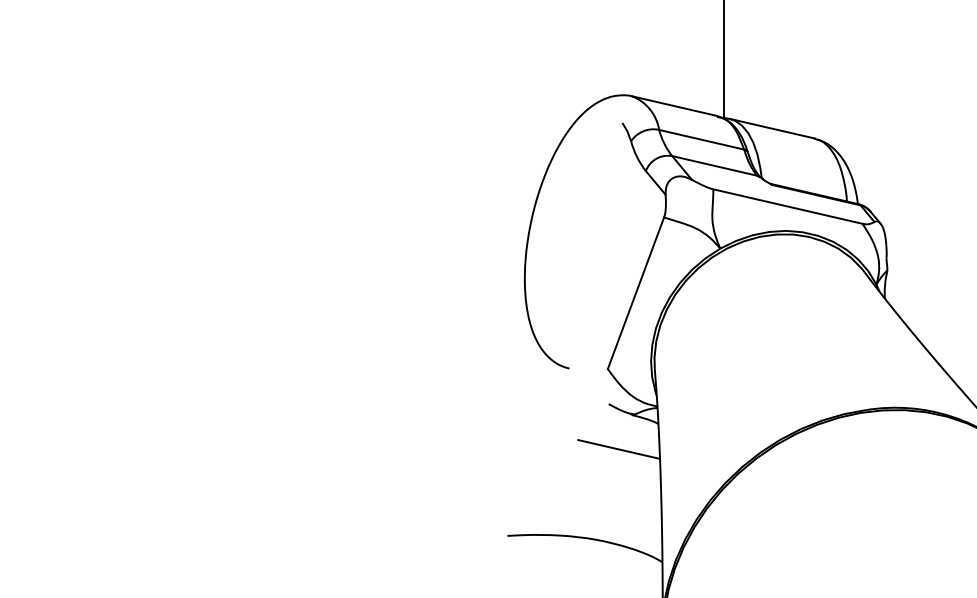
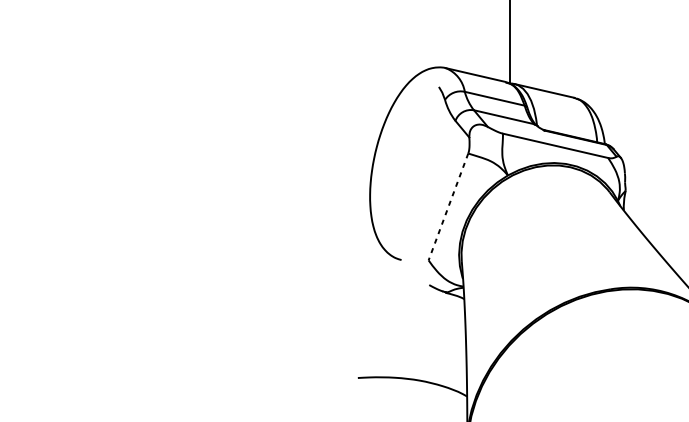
line: (635, 293) -> (448, 207), solid -> dashed
line: (619, 449) -> (436, 317), removed

